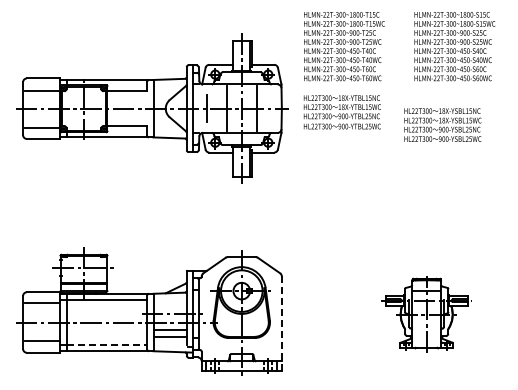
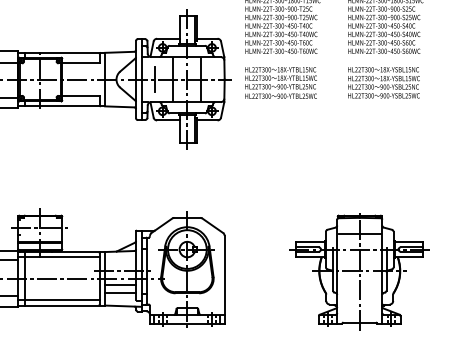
text: (442, 124) -> (383, 82), moved
part: (426, 314) -> (359, 271), size x1.67
line: (281, 323) -> (224, 279), dashed -> solid
line: (107, 345) -> (62, 300), dashed -> solid

